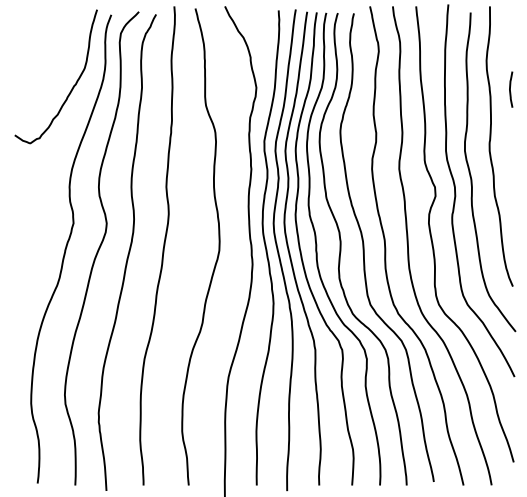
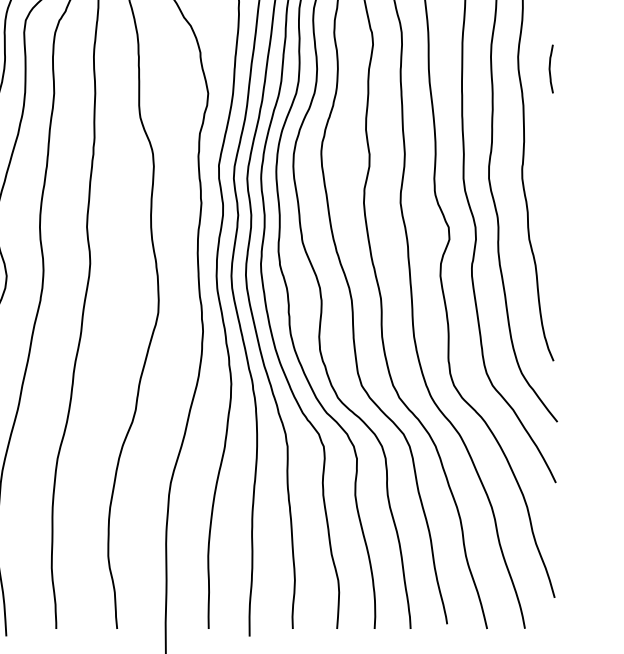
curve: (510, 89) -> (550, 68), moved

